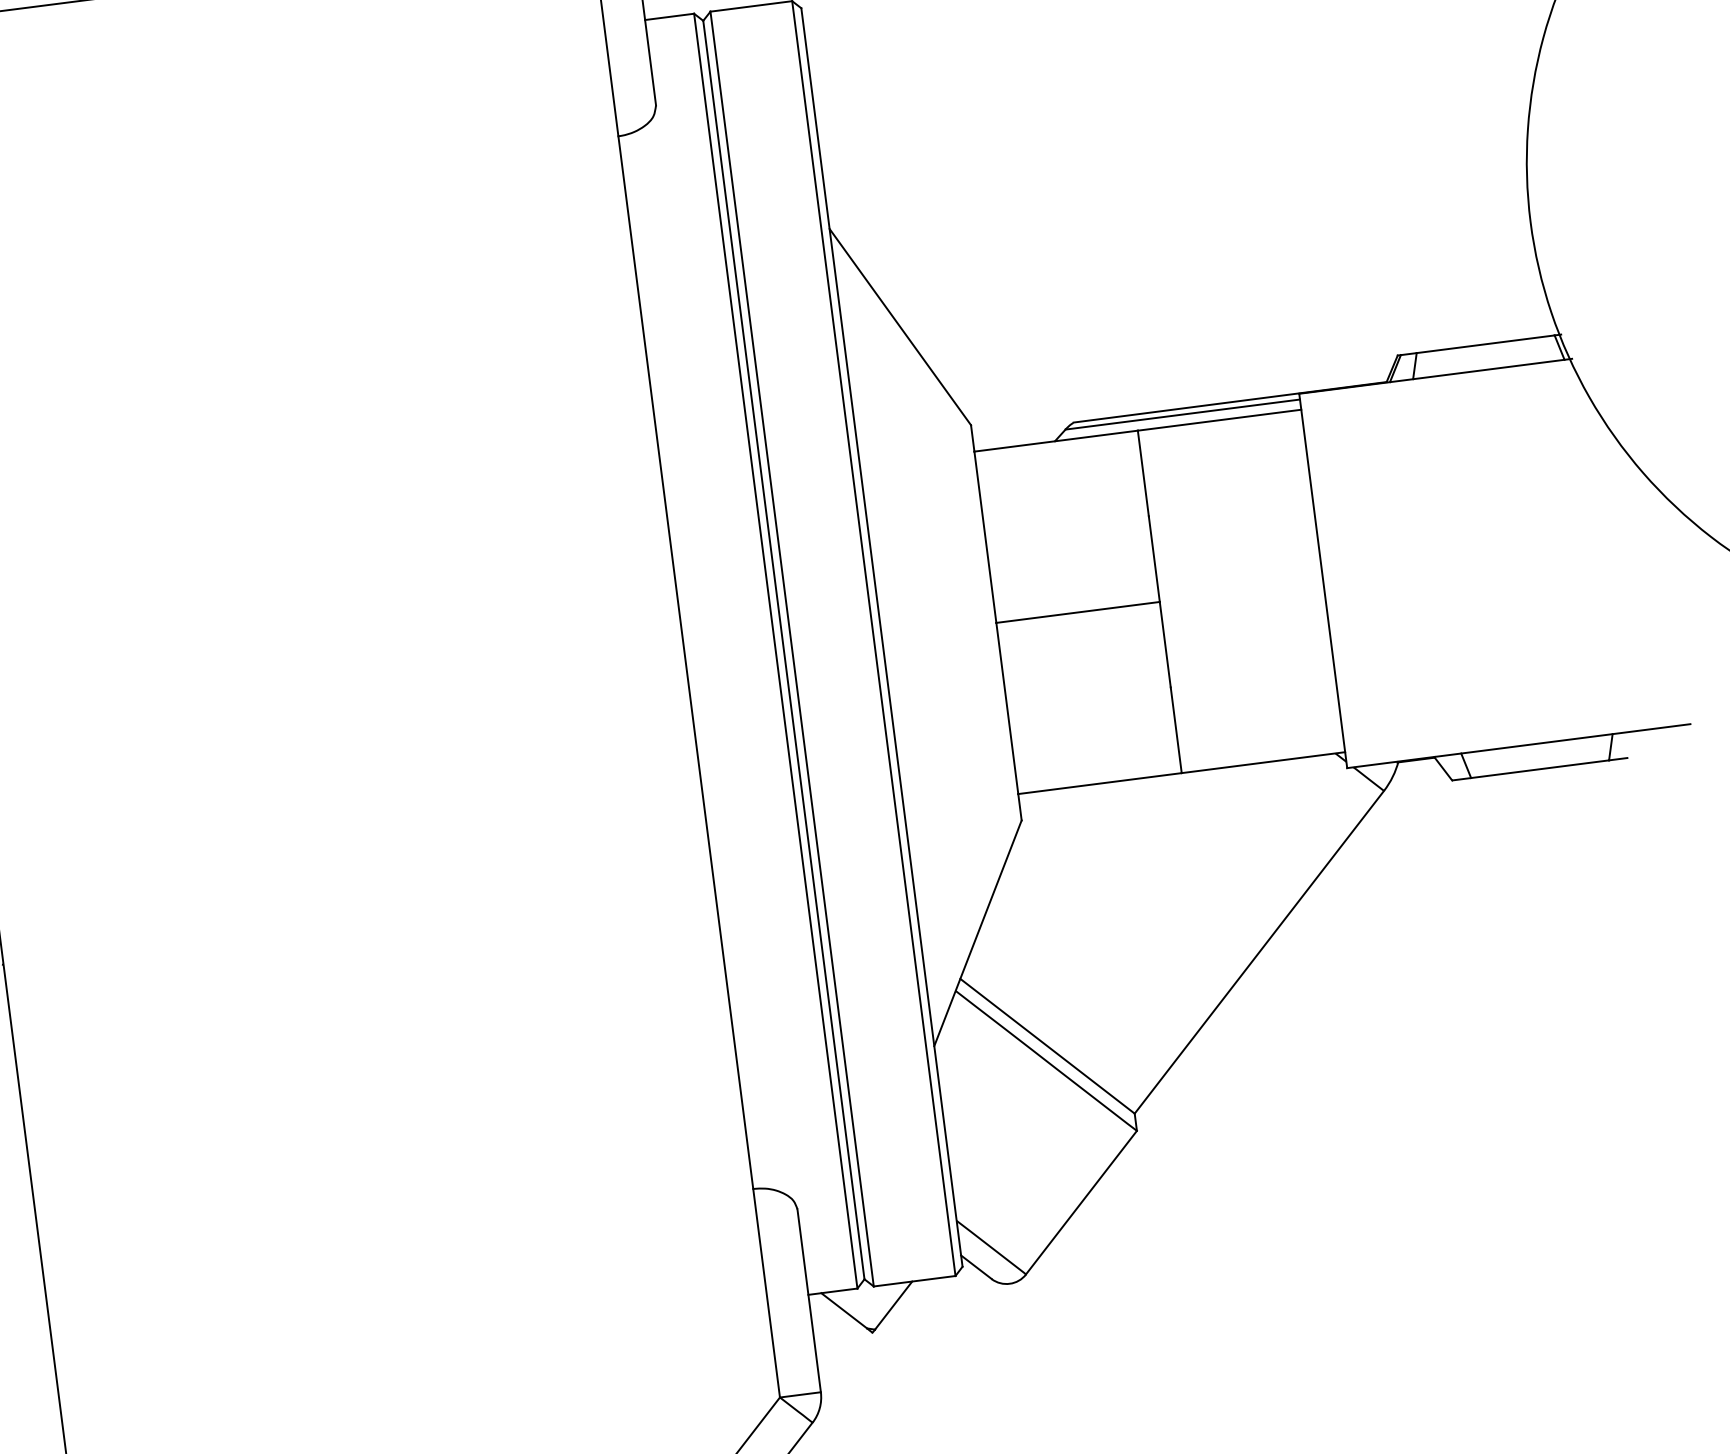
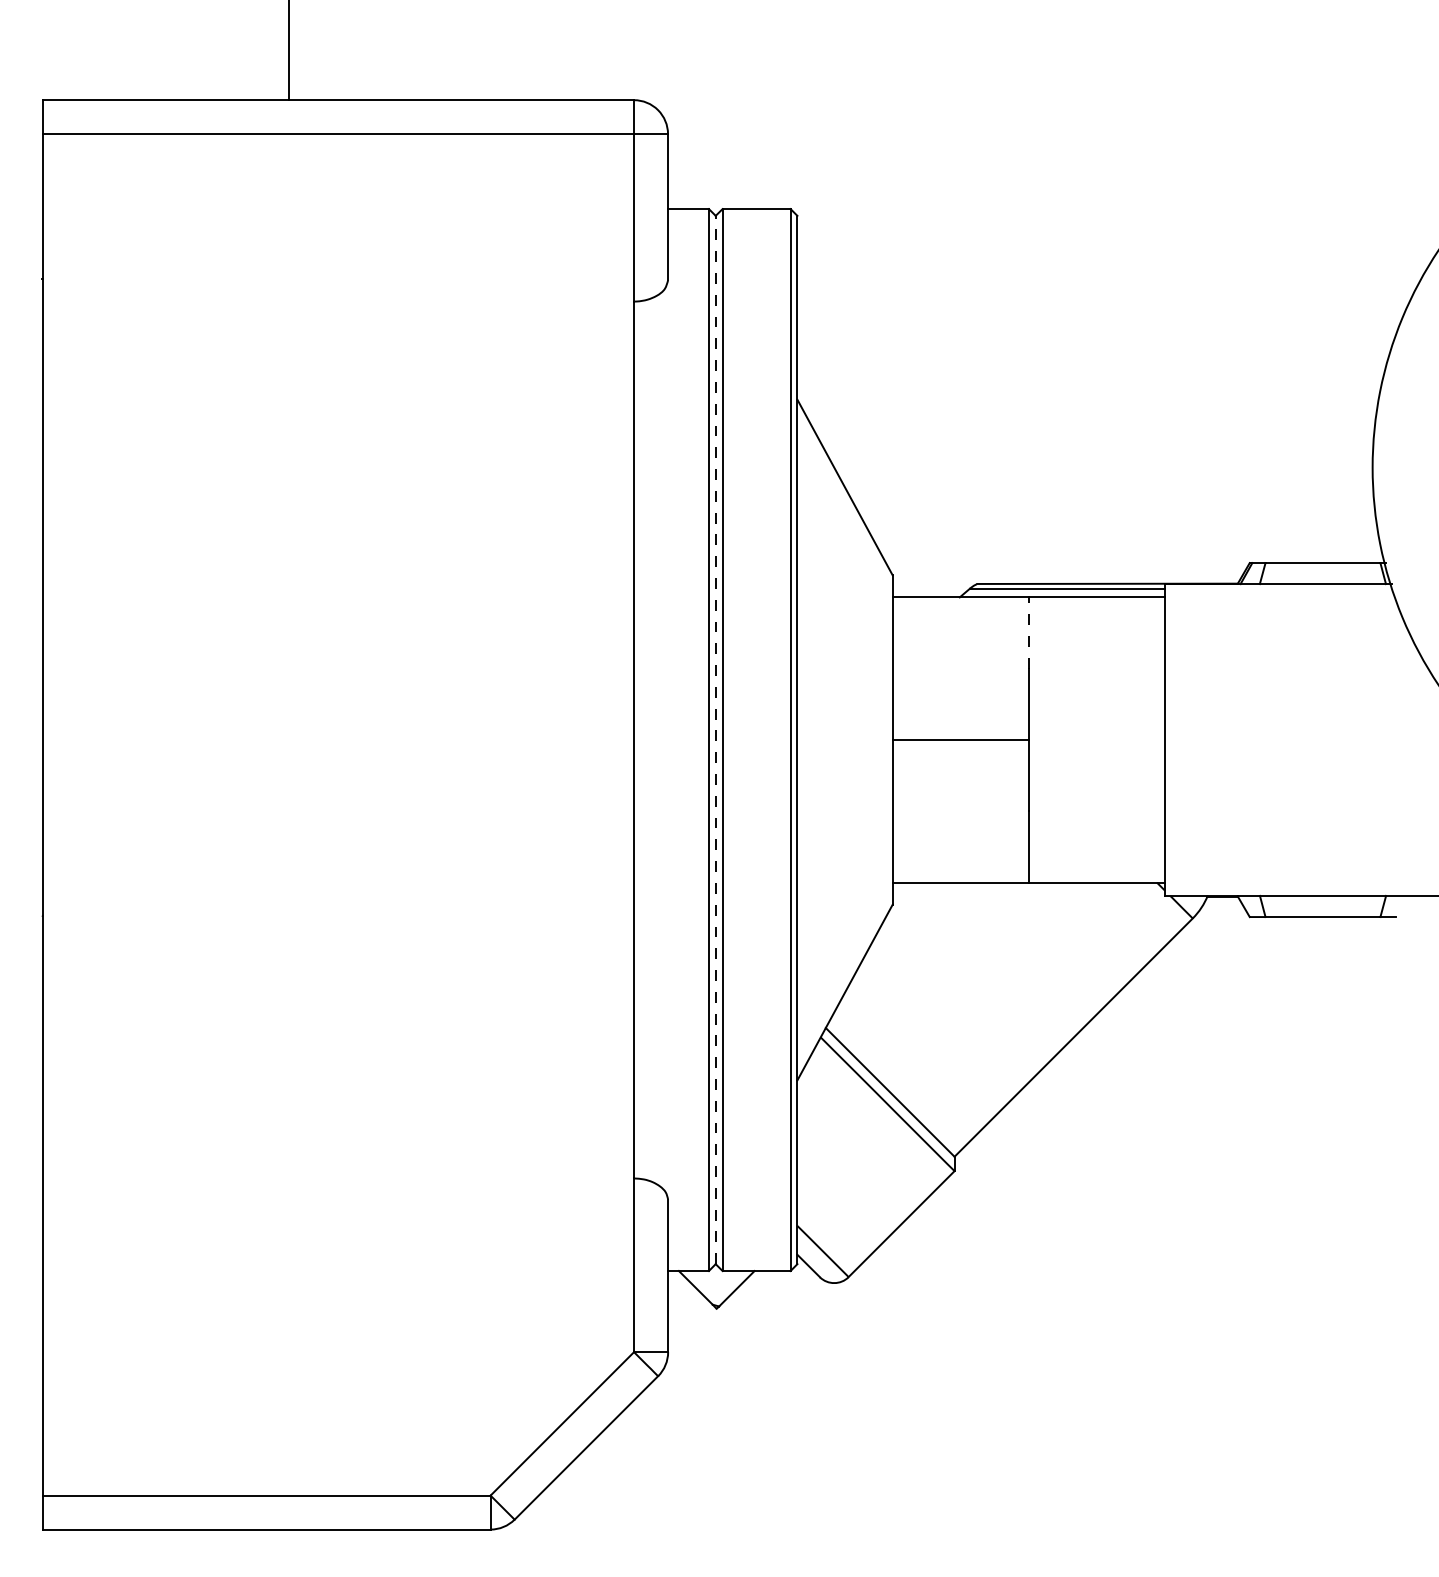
line: (1142, 474) -> (1028, 633), solid -> dashed
line: (783, 649) -> (715, 739), solid -> dashed

